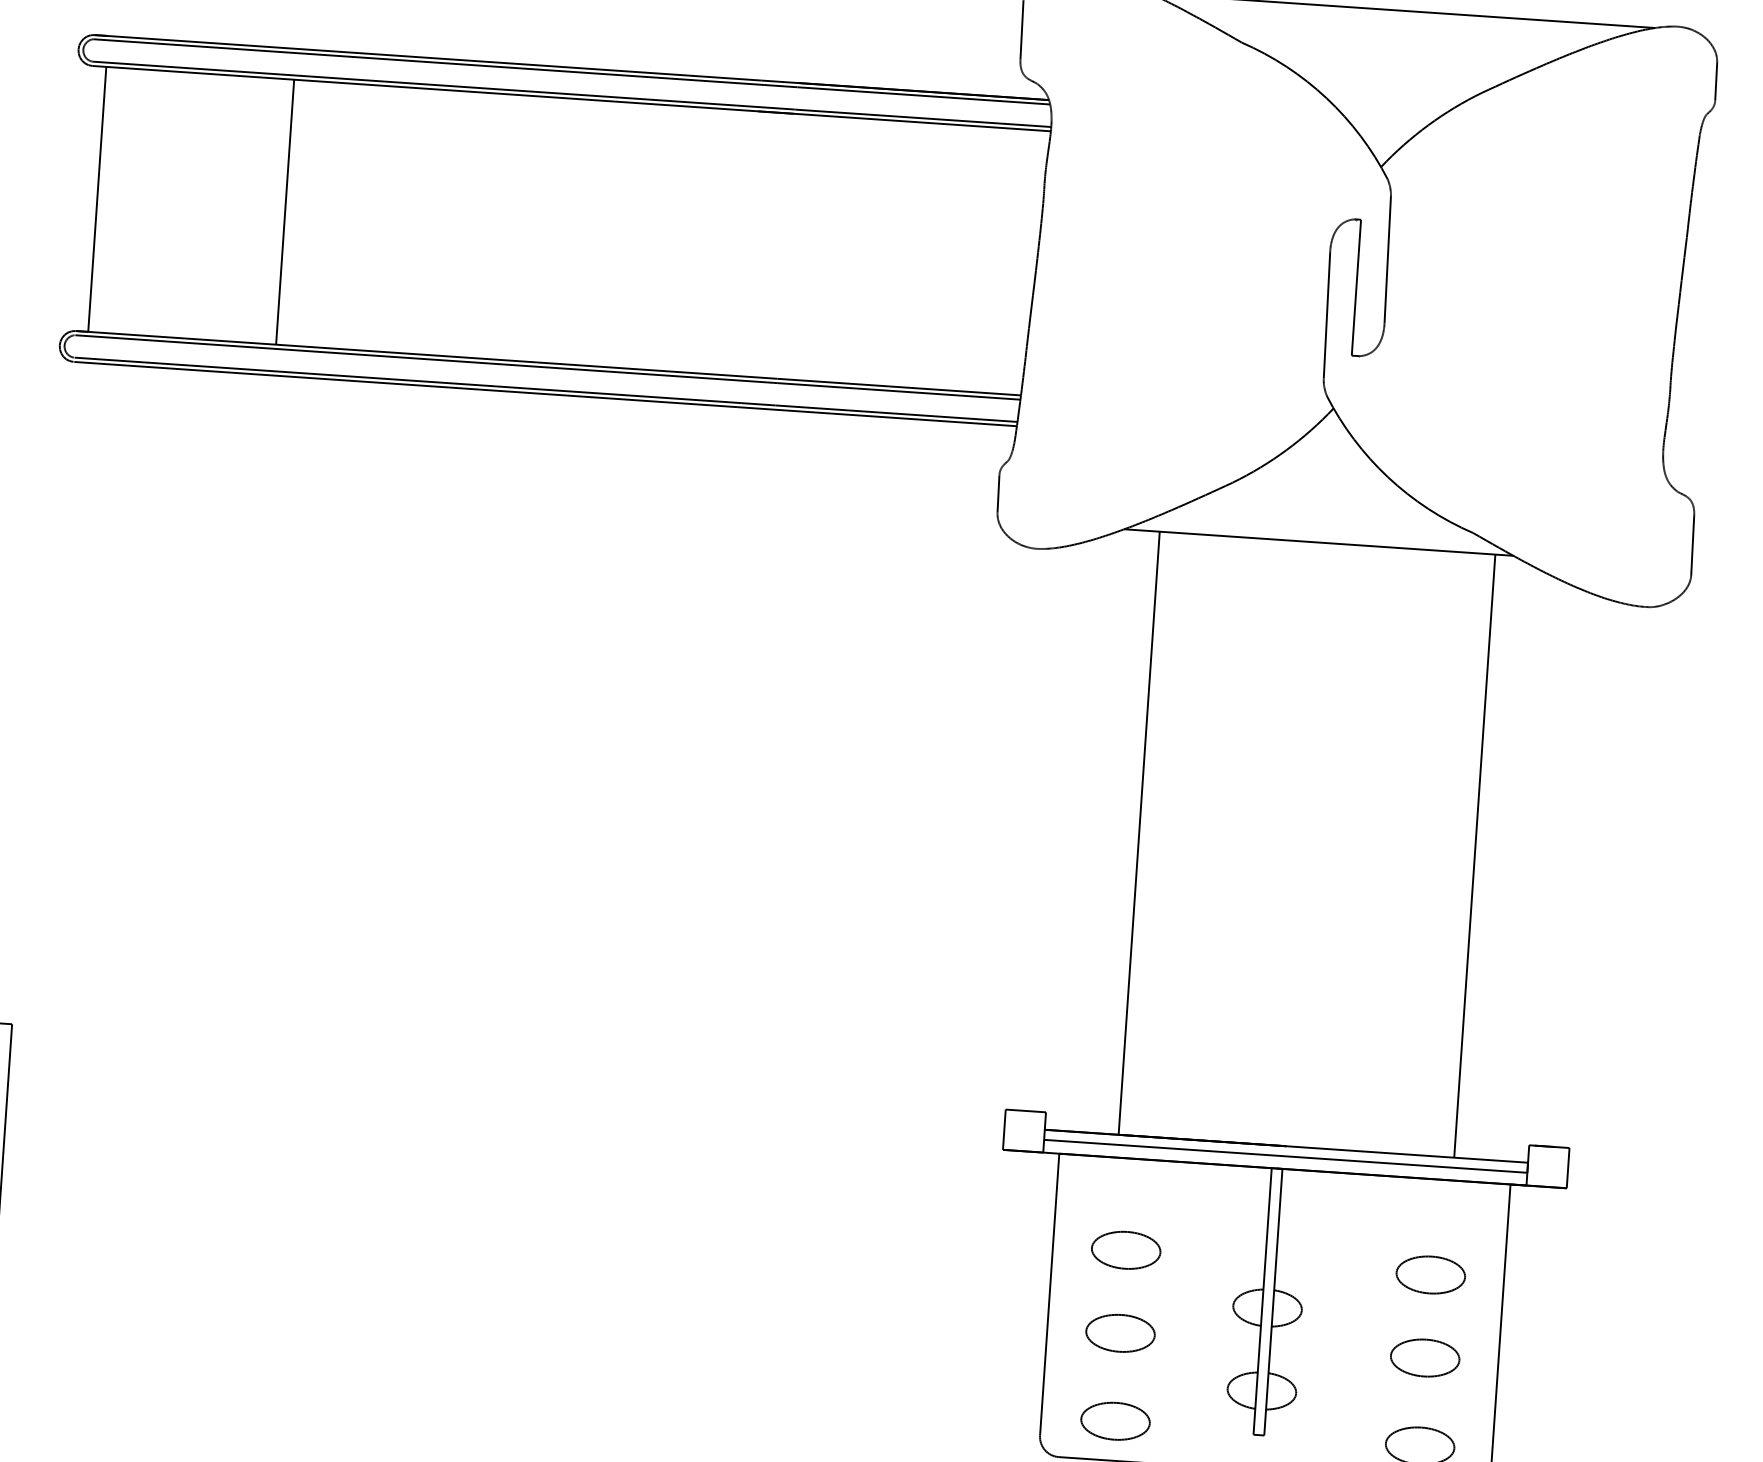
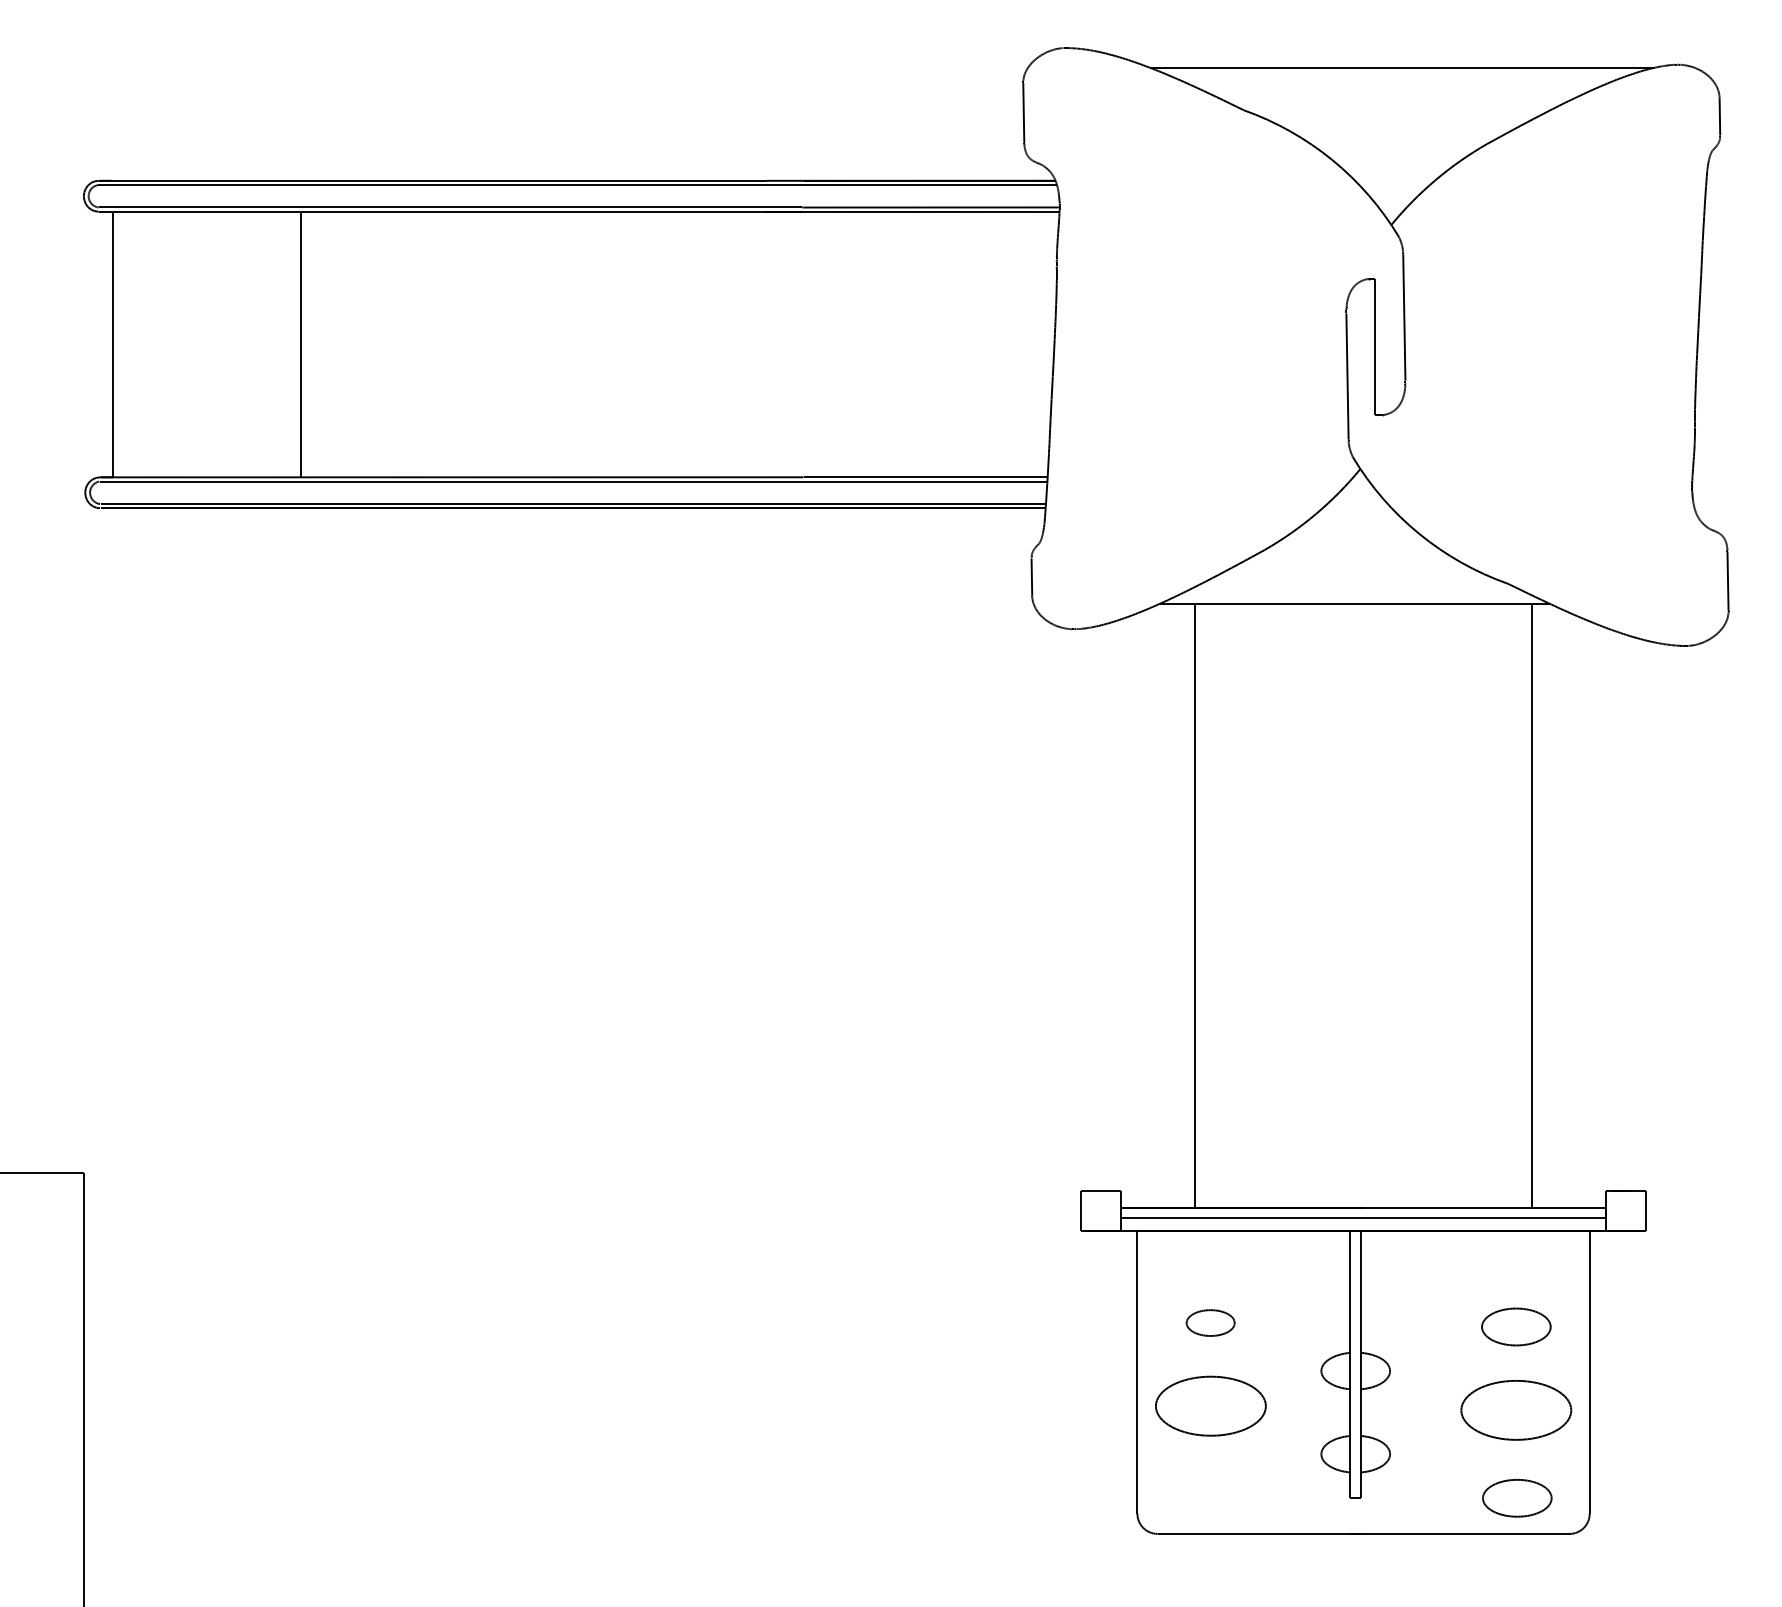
part: (1125, 1249) -> (1210, 1322), size x0.7
part: (1120, 1333) -> (1210, 1406), size x1.6
part: (1425, 1357) -> (1516, 1409), size x1.6
part: (1115, 1421) -> (1211, 1494), removed

